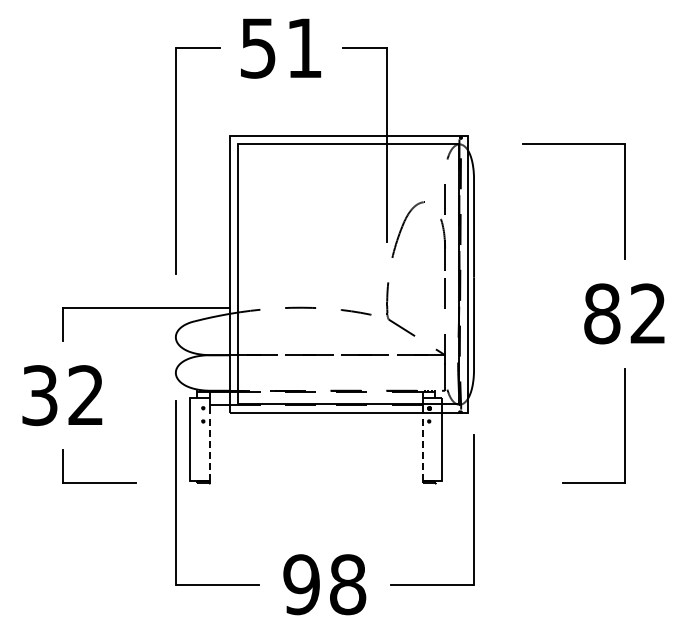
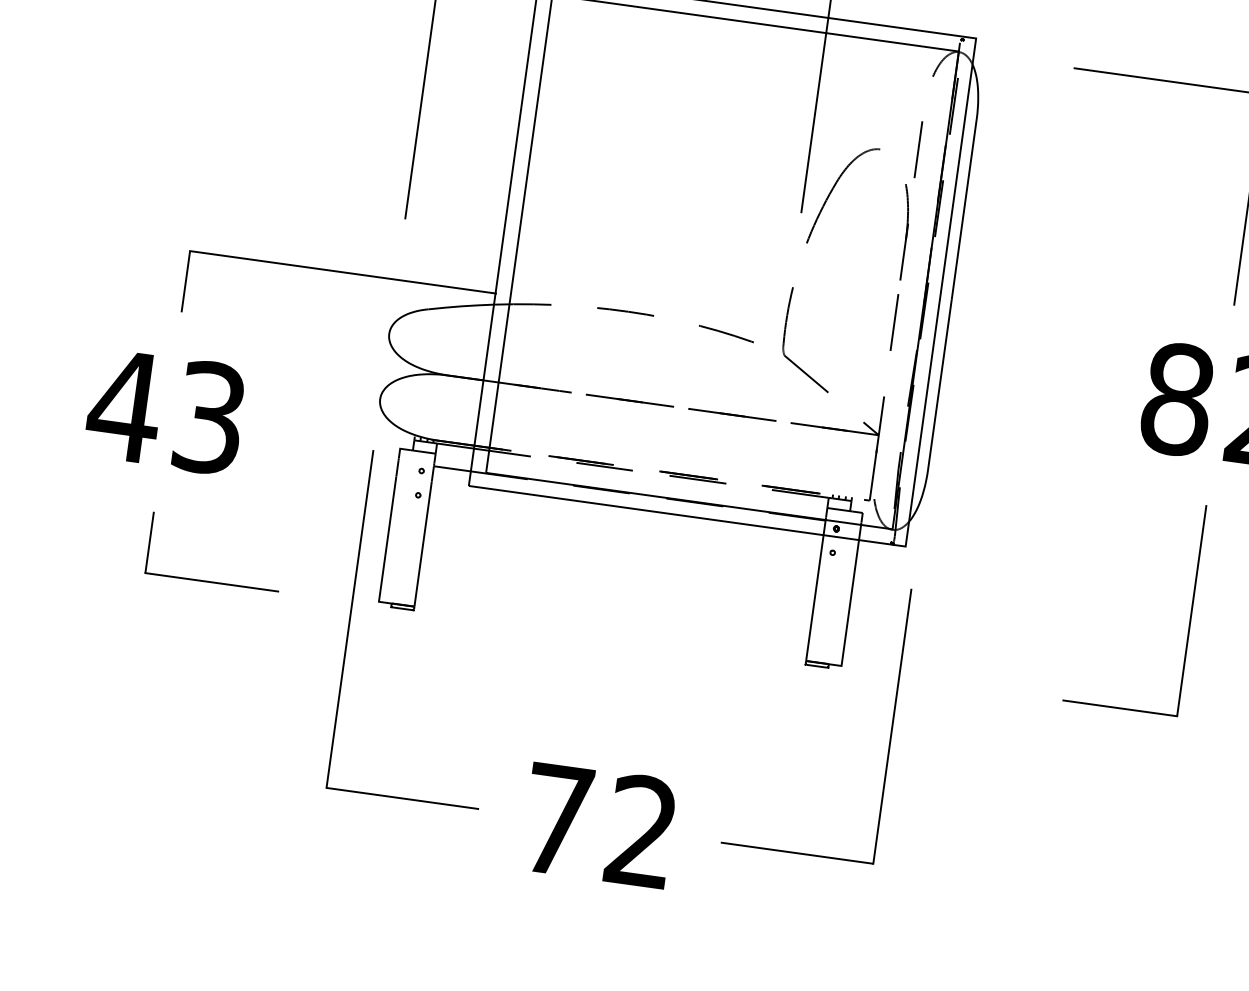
text: (61, 395) -> (164, 411), 32 -> 43
line: (209, 446) -> (423, 542), dashed -> solid
line: (423, 446) -> (815, 597), dashed -> solid
text: (324, 584) -> (599, 825), 98 -> 72

